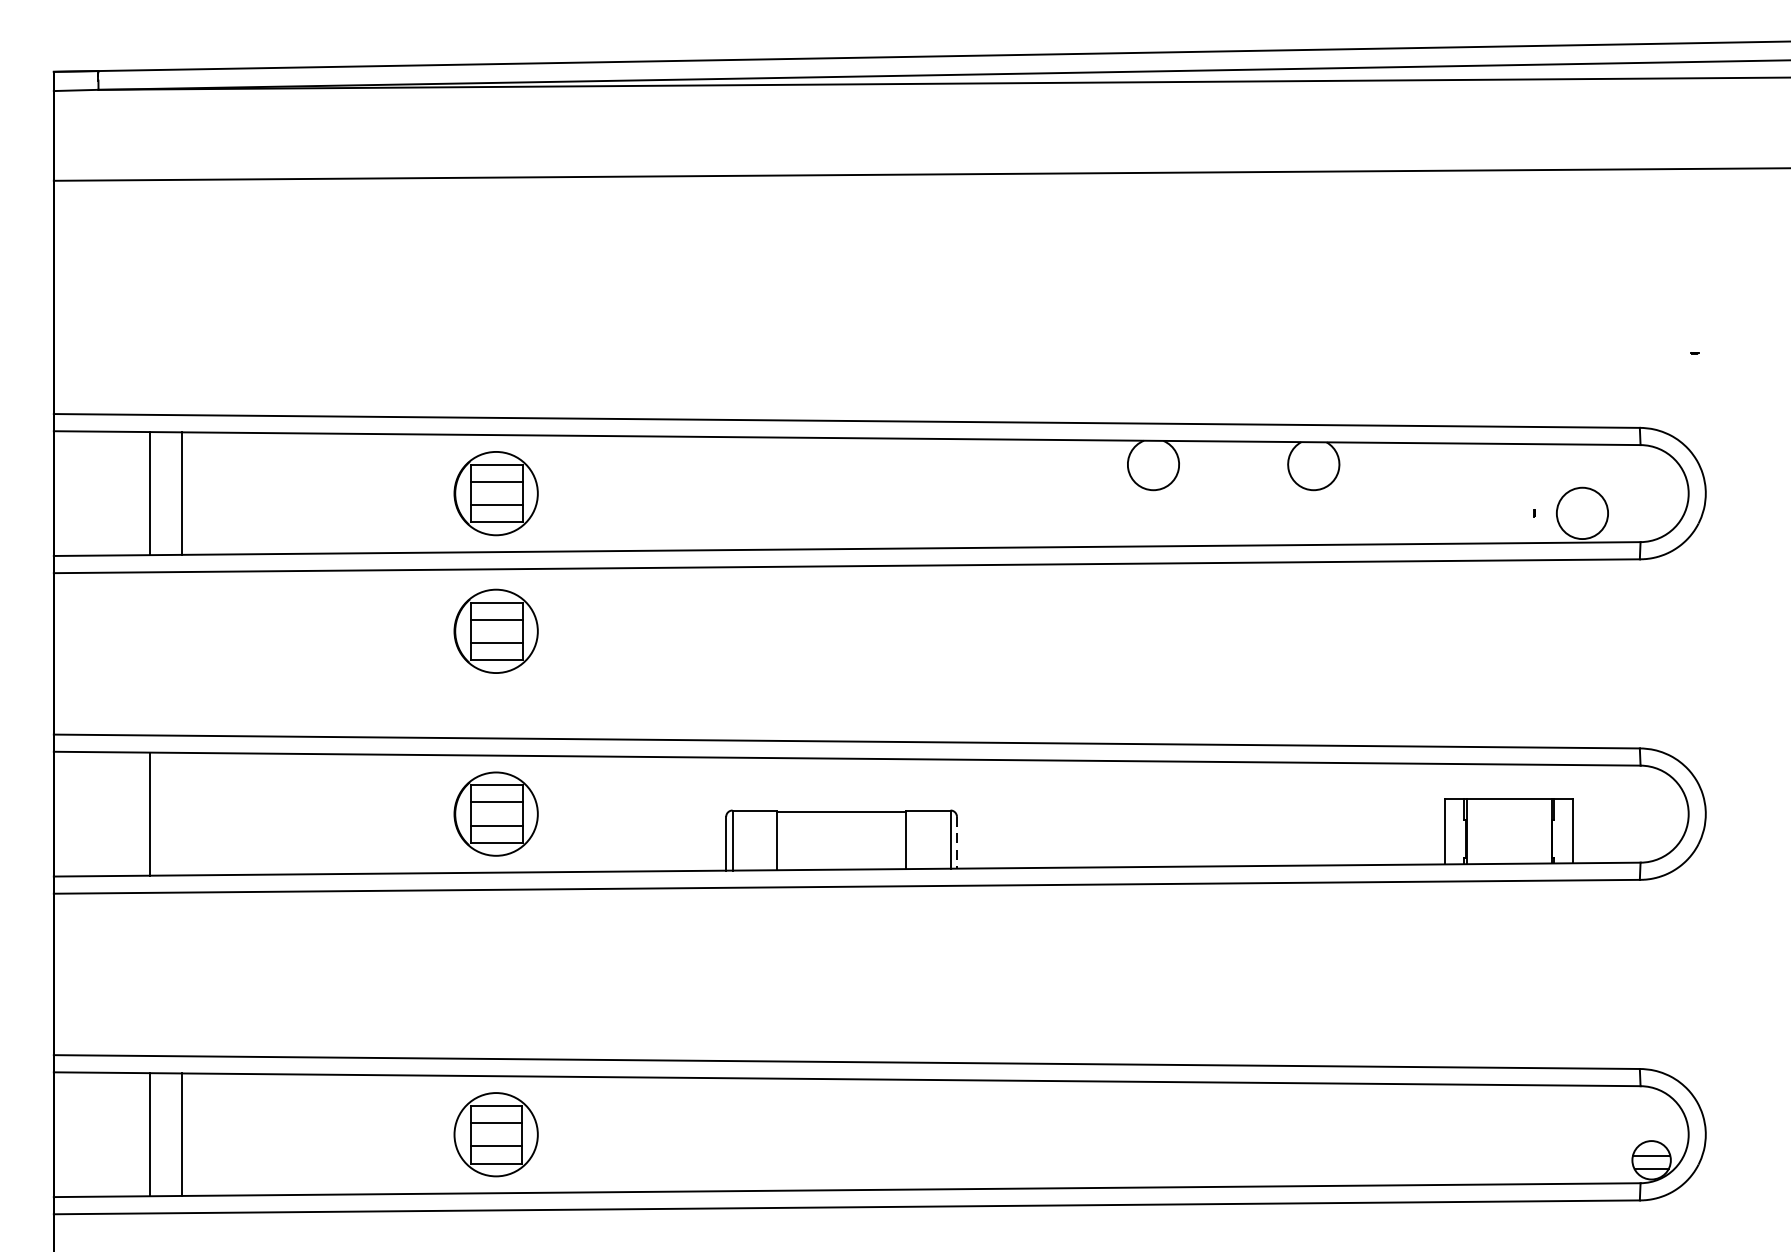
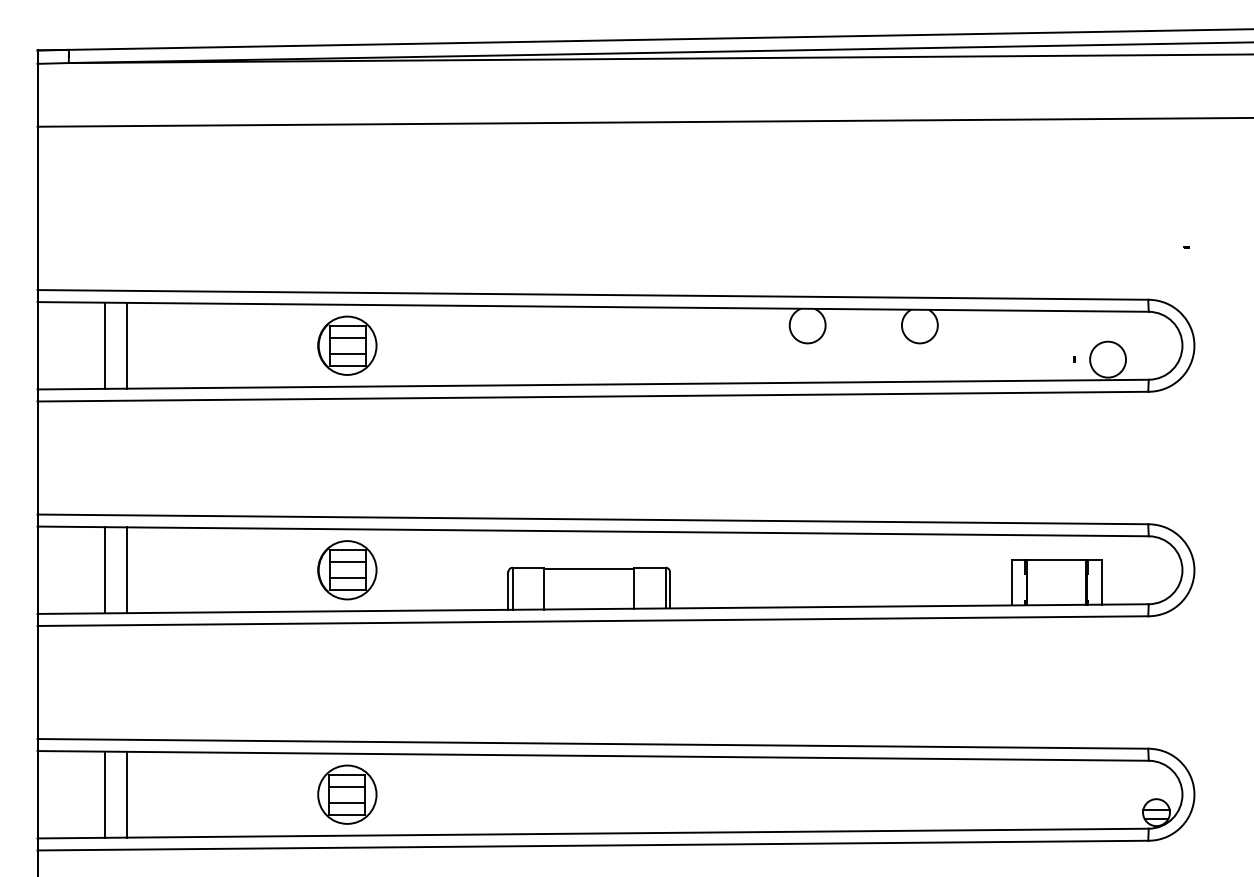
part: (496, 631) -> (347, 442), removed
line: (182, 814) -> (127, 570), added
line: (957, 843) -> (670, 590), dashed -> solid

